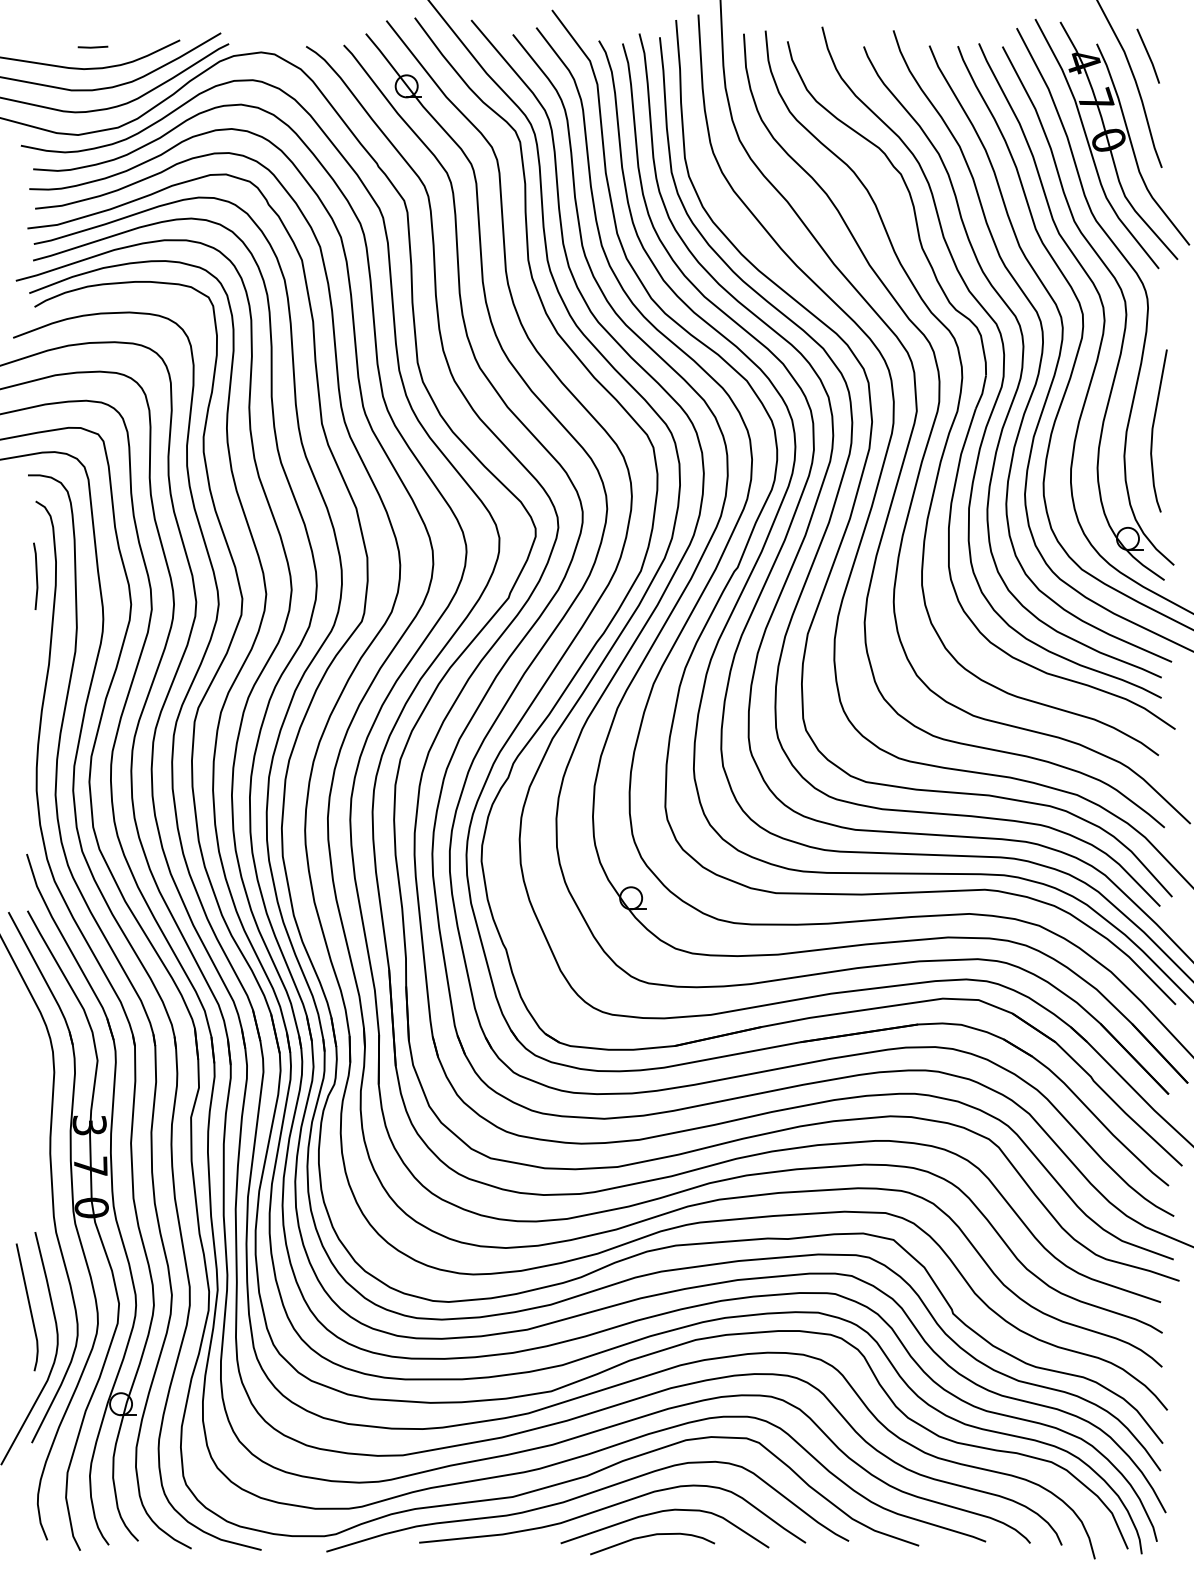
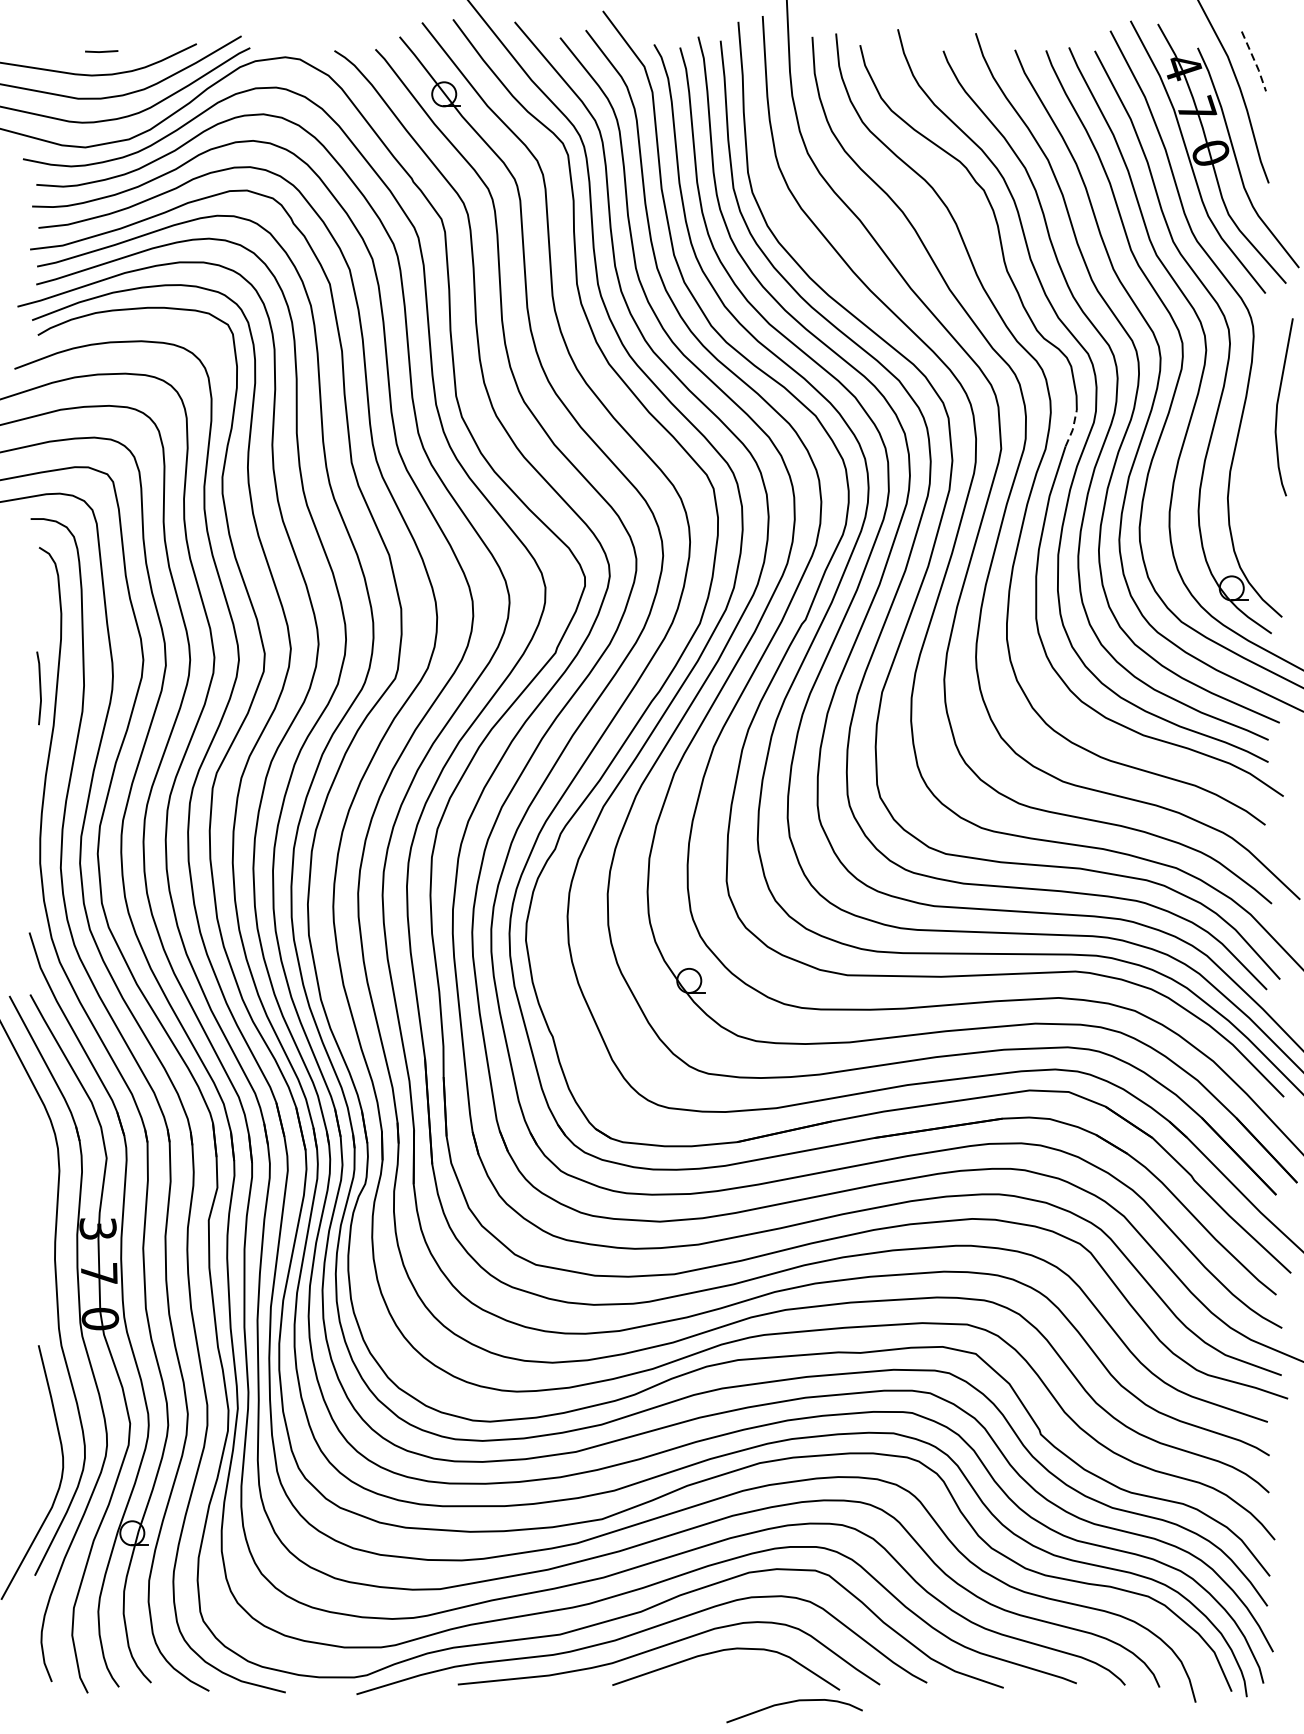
line: (1149, 56) -> (1255, 61), solid -> dashed
line: (982, 392) -> (1072, 428), solid -> dashed
curve: (1153, 430) -> (1278, 406), moved
line: (35, 574) -> (38, 686), moved
line: (28, 1305) -> (31, 1425), removed
curve: (651, 1536) -> (793, 1702), moved

